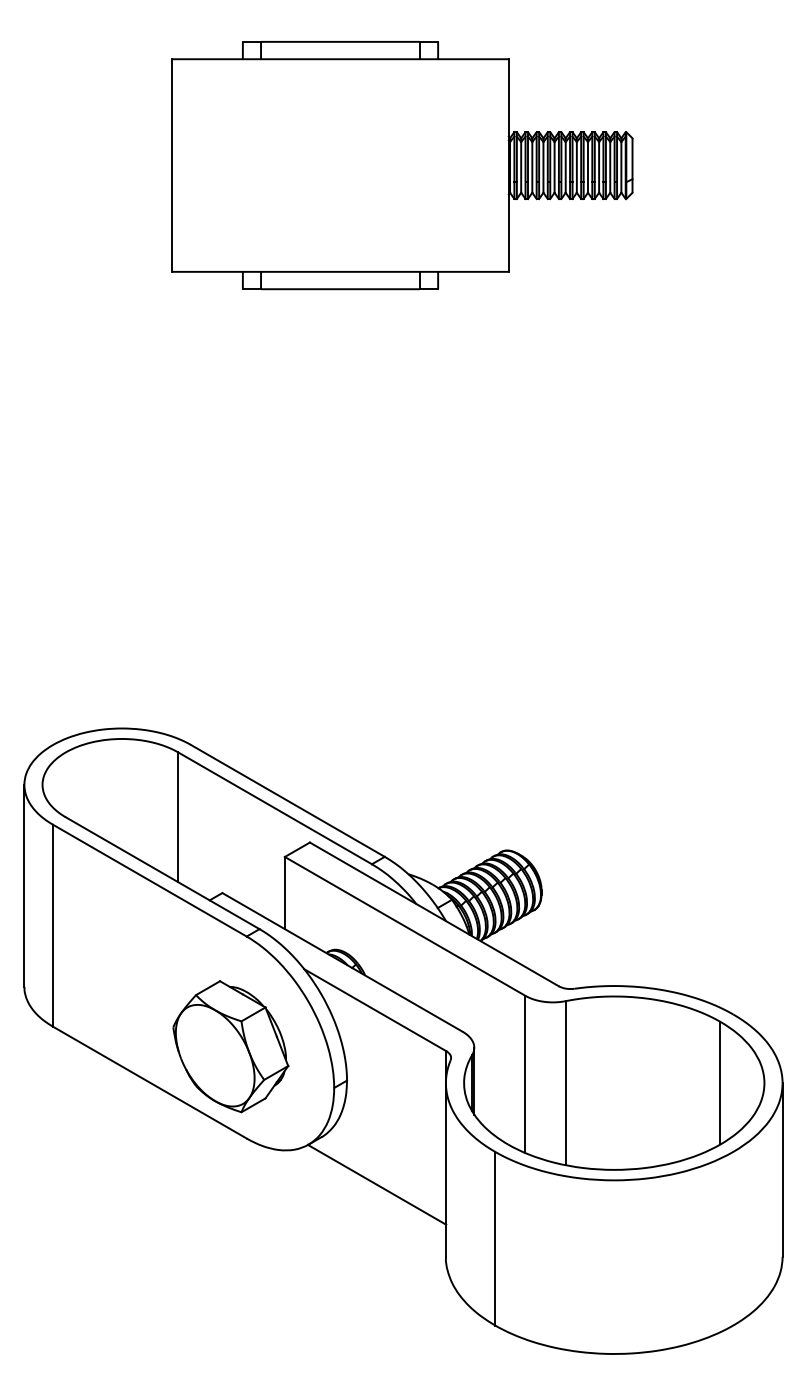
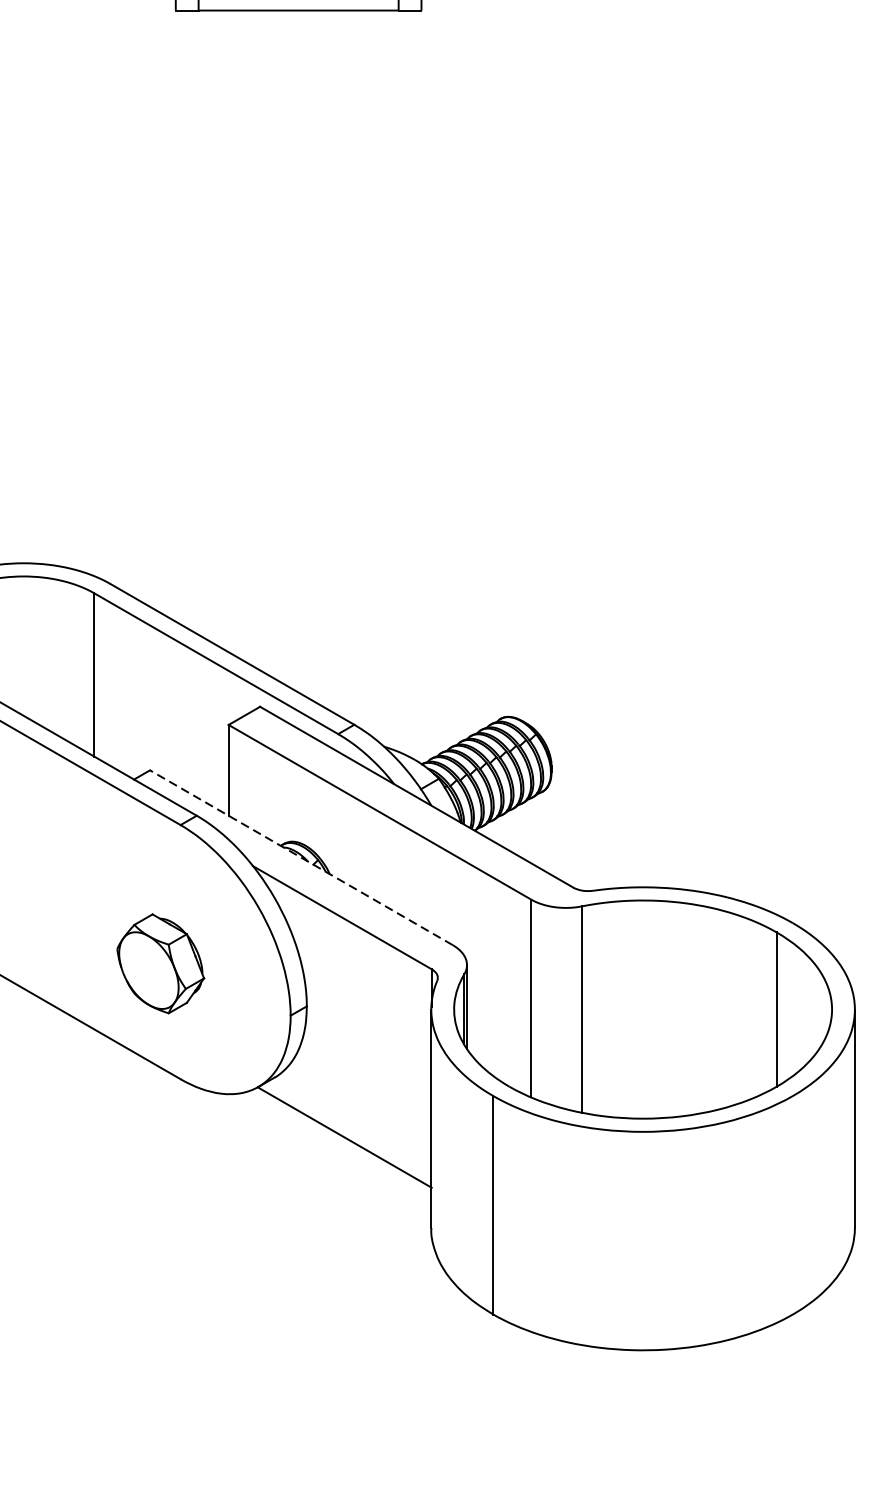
line: (342, 962) -> (301, 857), solid -> dashed
part: (230, 1046) -> (160, 963), size x0.6

